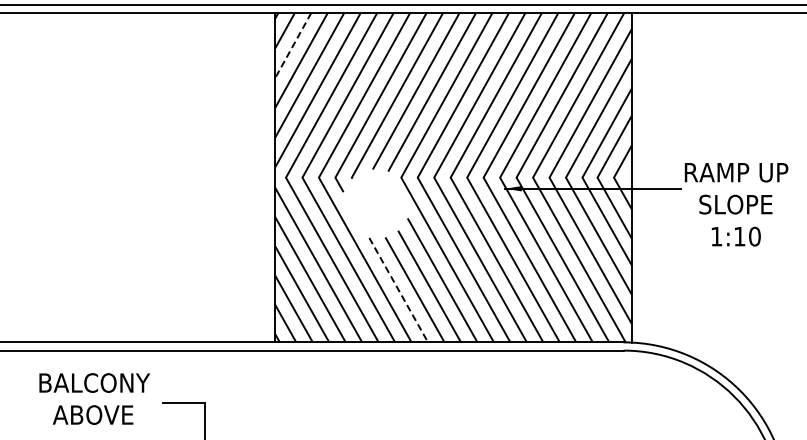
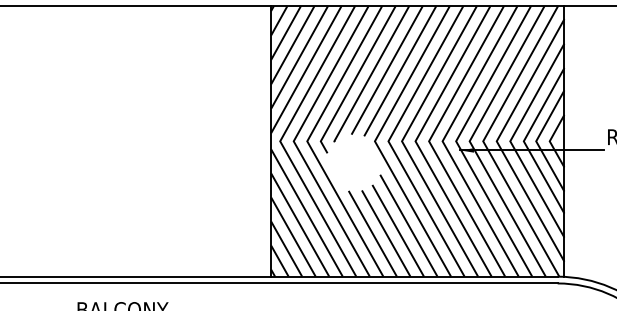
line: (292, 46) -> (285, 33), dashed -> solid
line: (398, 290) -> (372, 234), dashed -> solid

